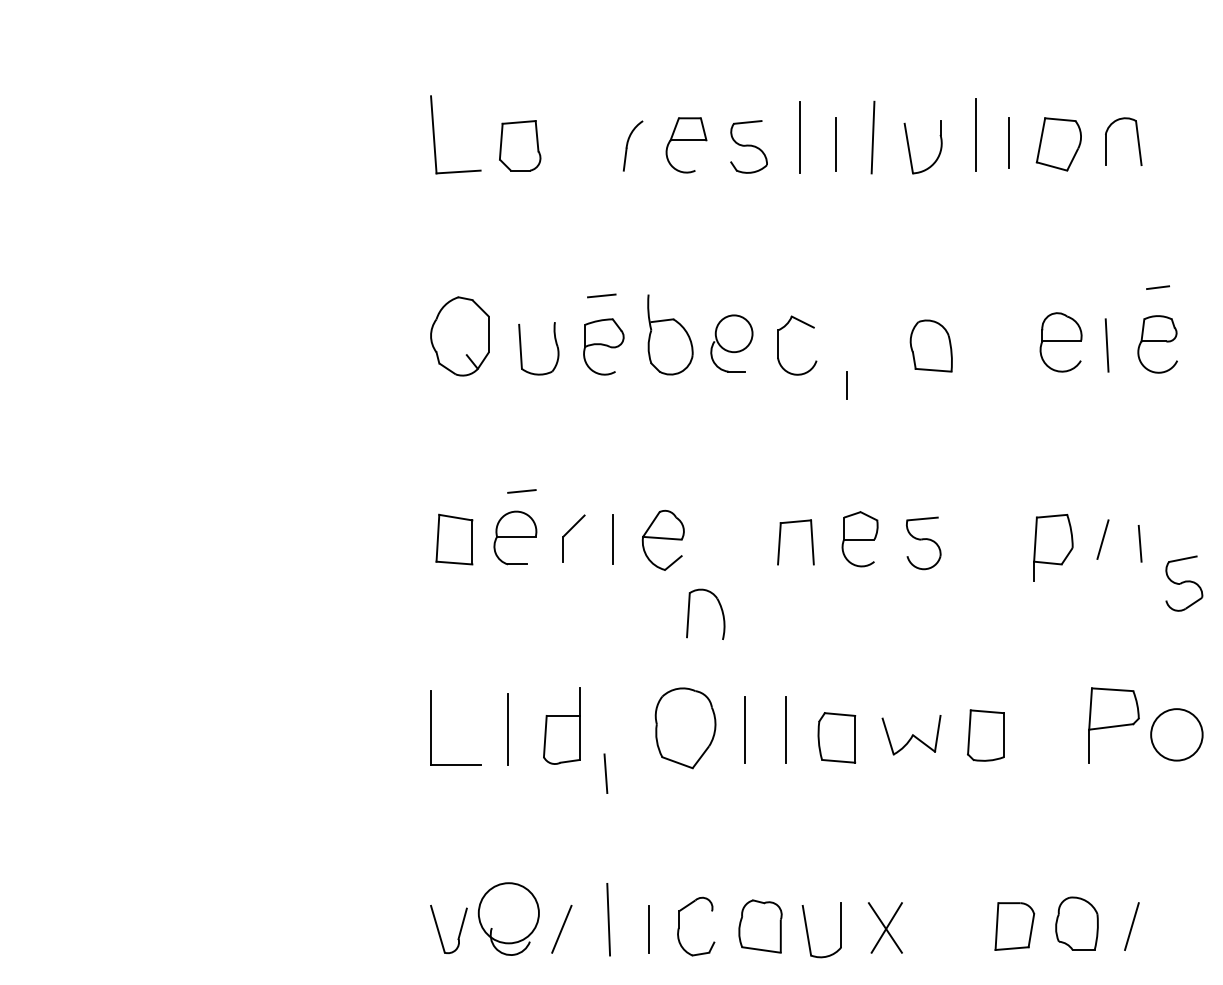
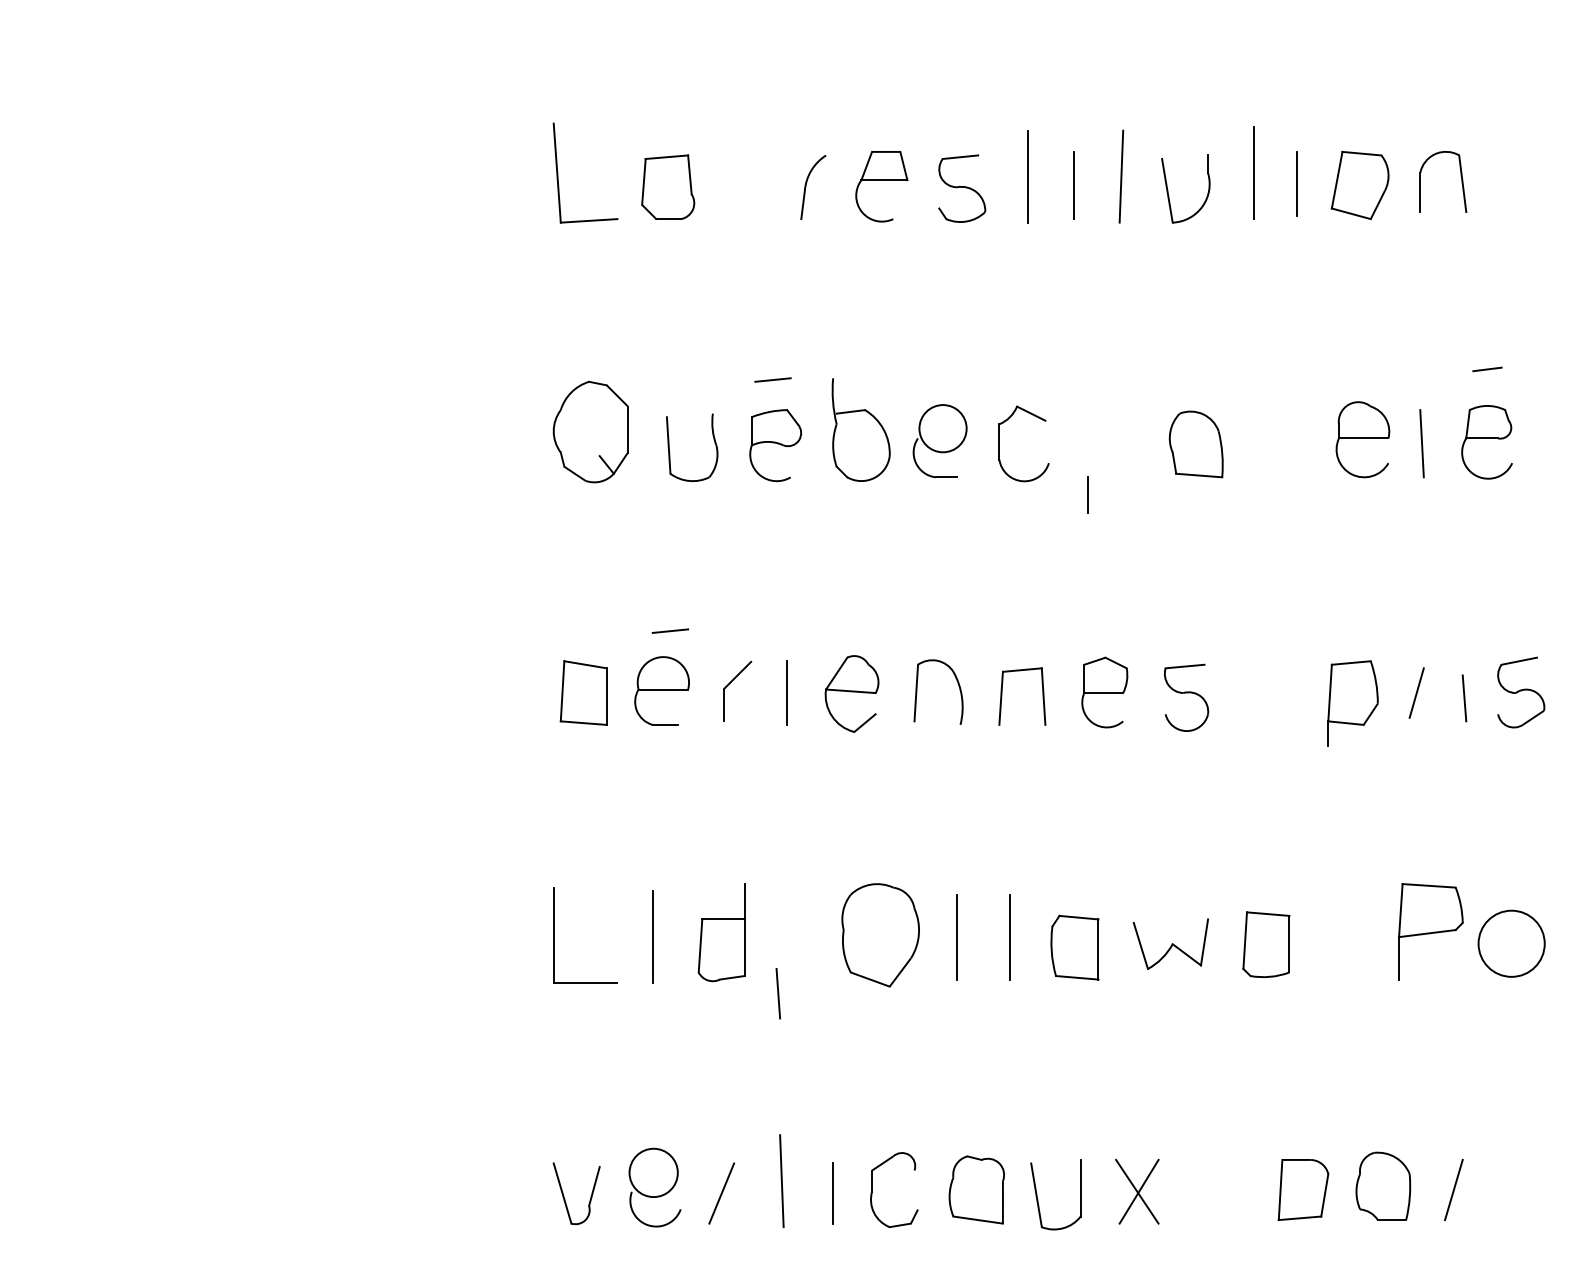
part: (1184, 583) -> (1521, 692), moved
part: (720, 607) -> (957, 683), moved
circle: (508, 912) -> (653, 1172), size x0.62

